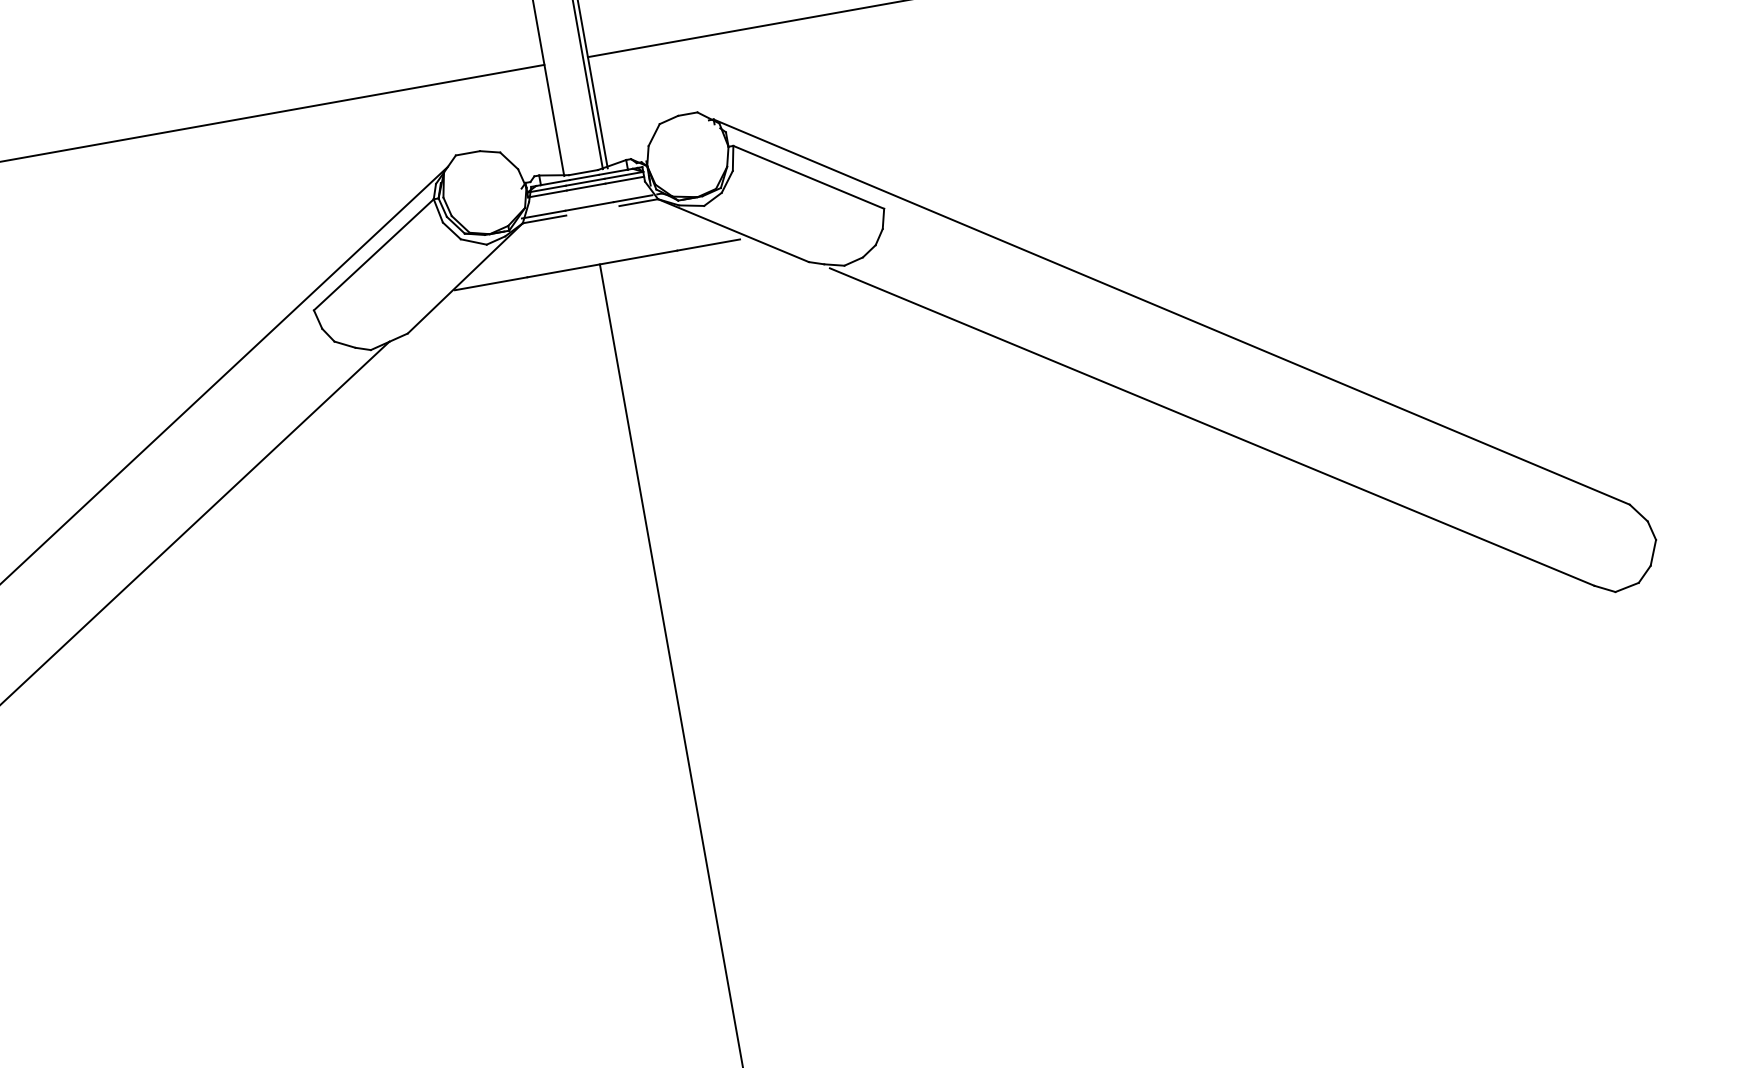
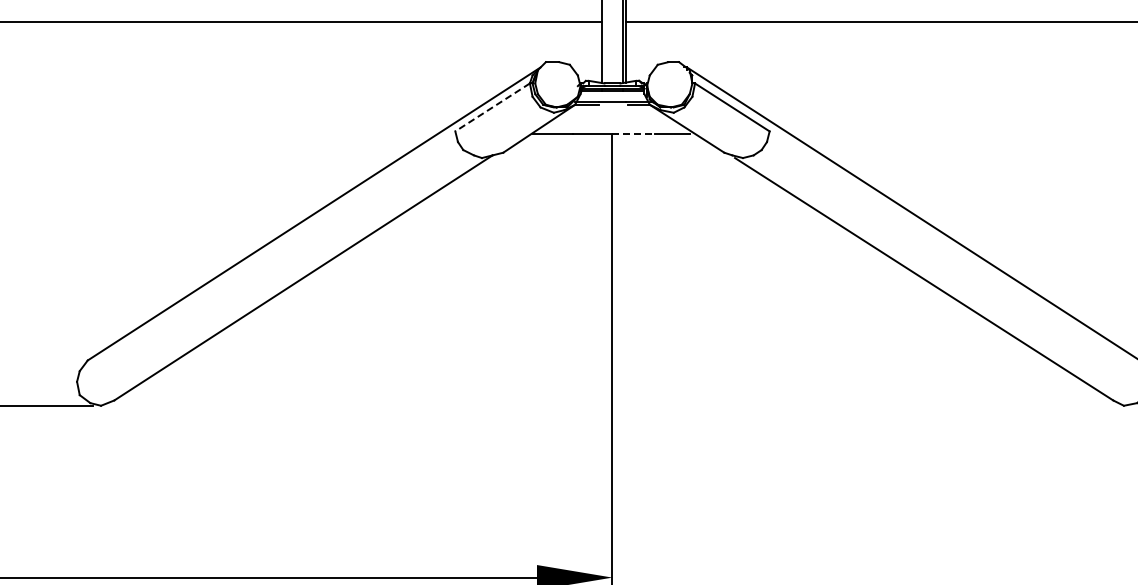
line: (373, 254) -> (492, 107), solid -> dashed
line: (639, 258) -> (634, 134), solid -> dashed

